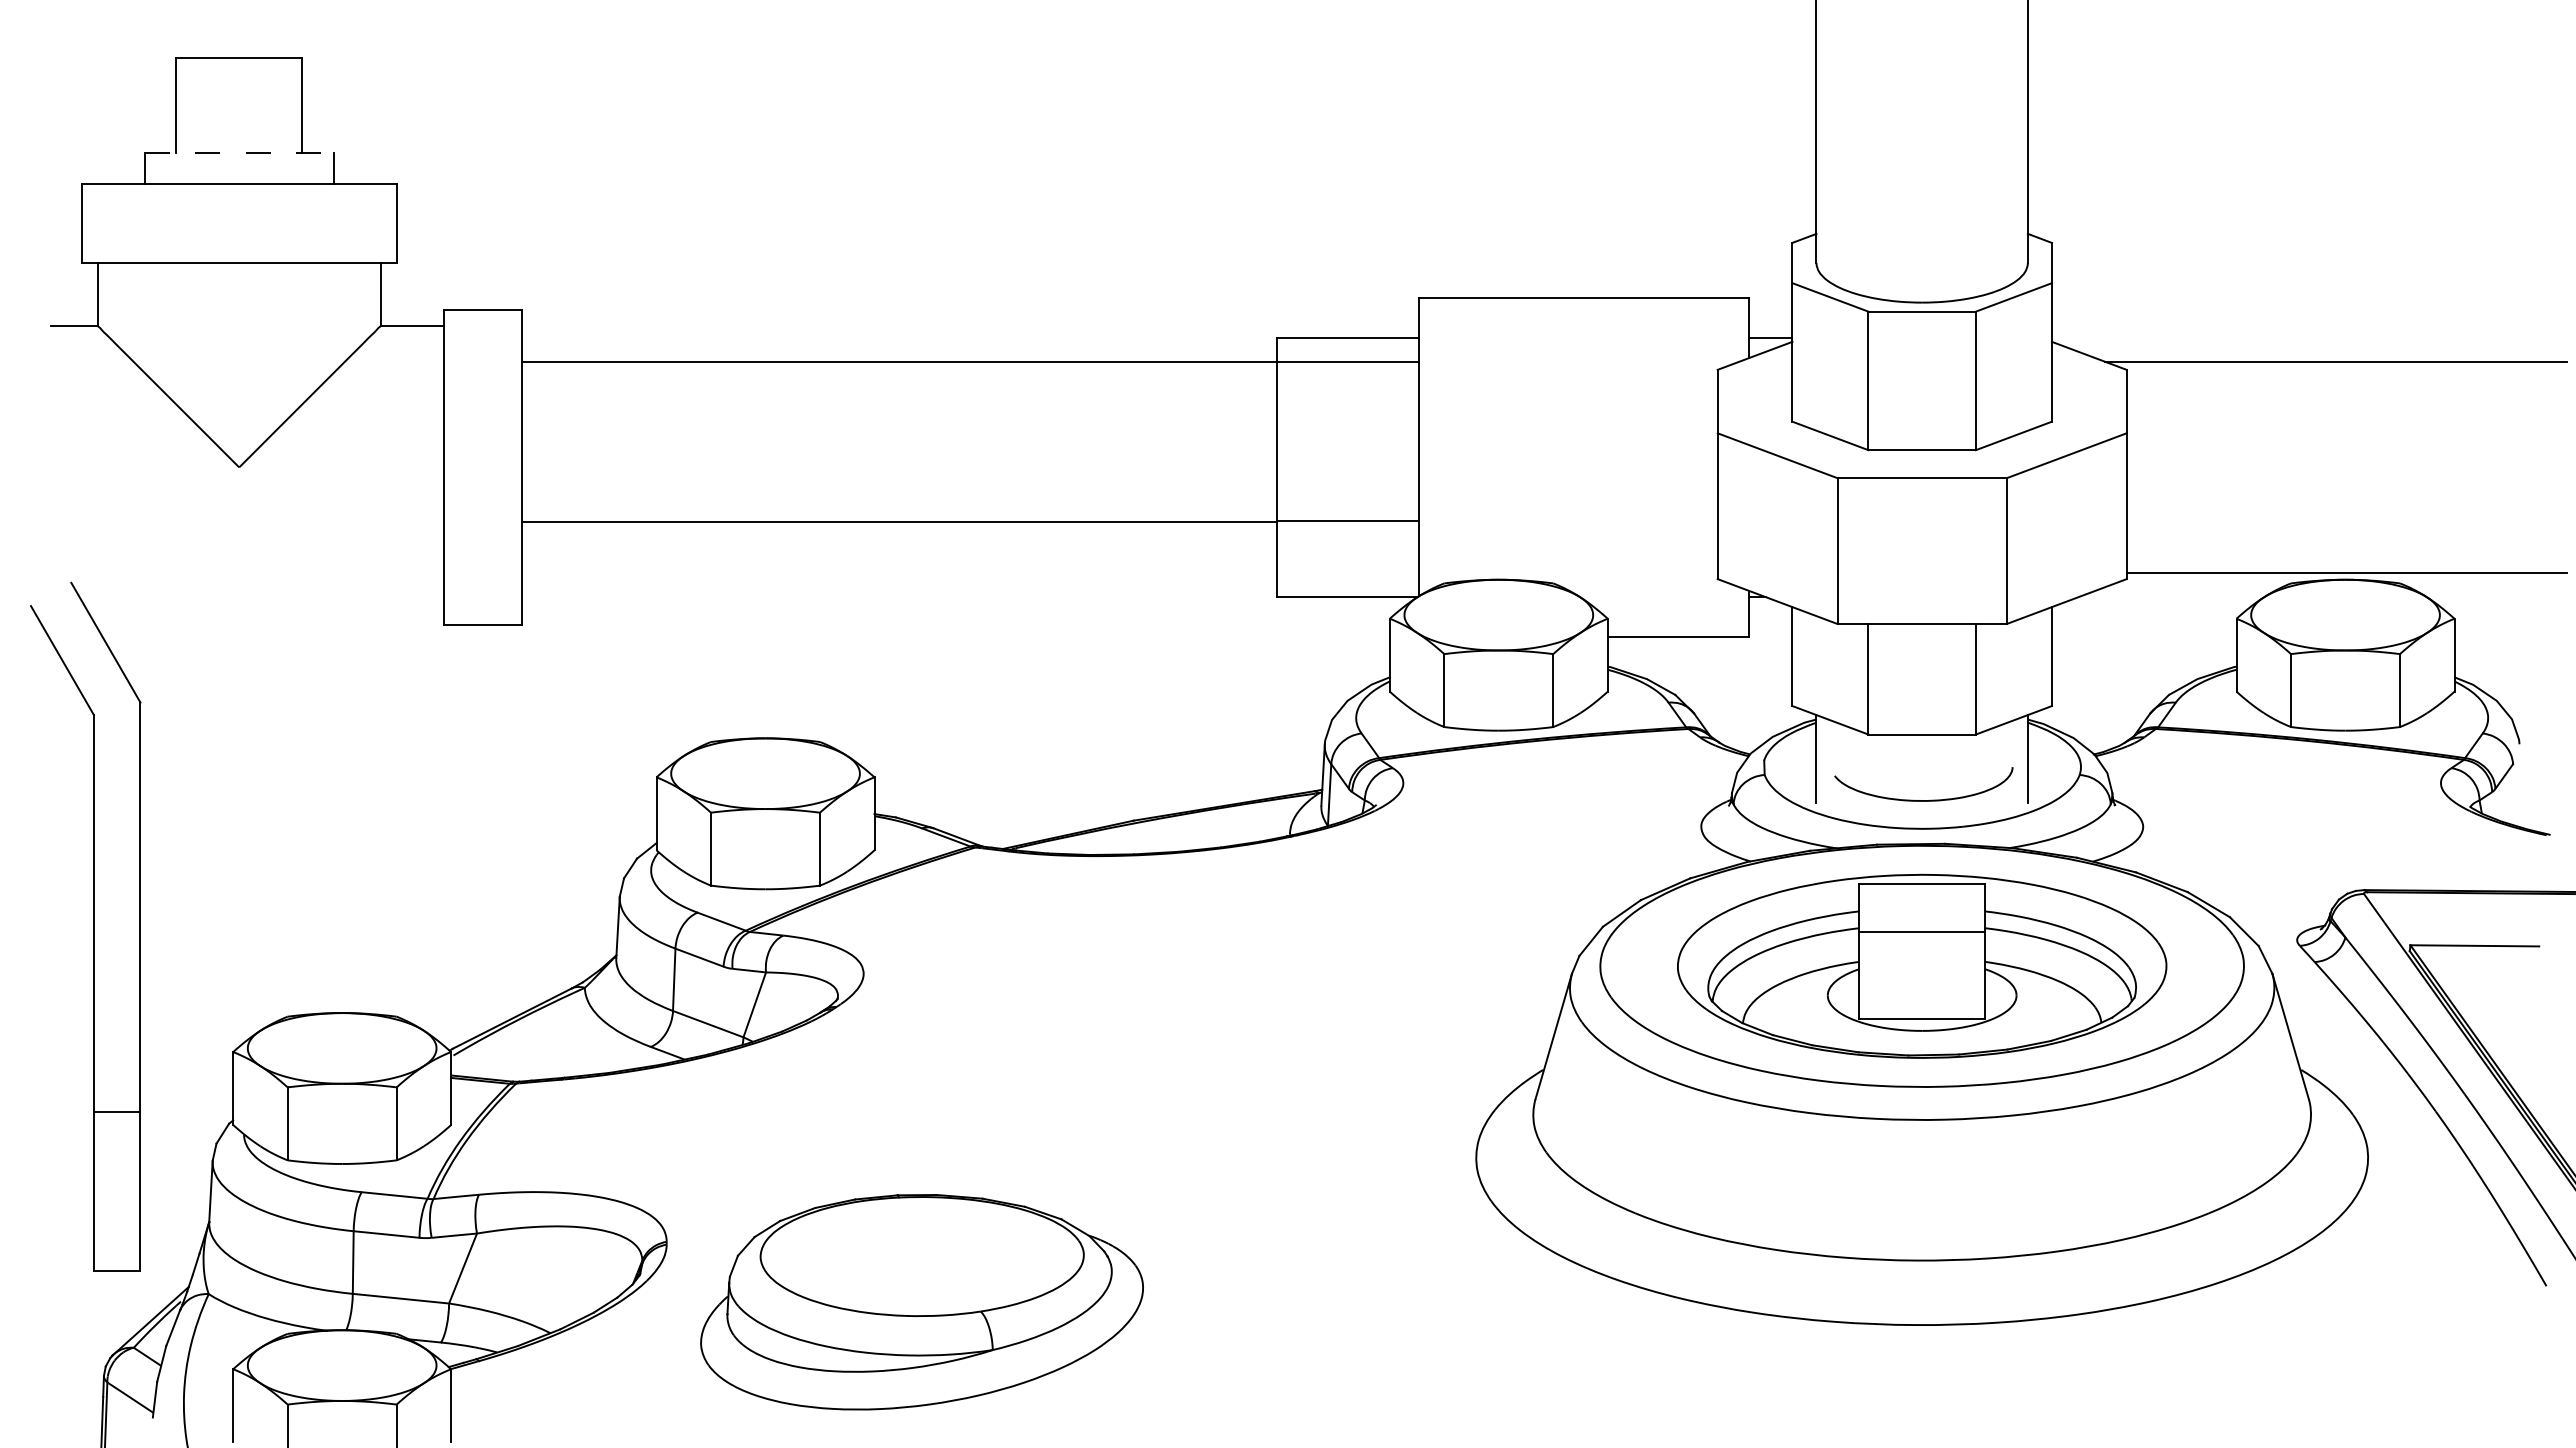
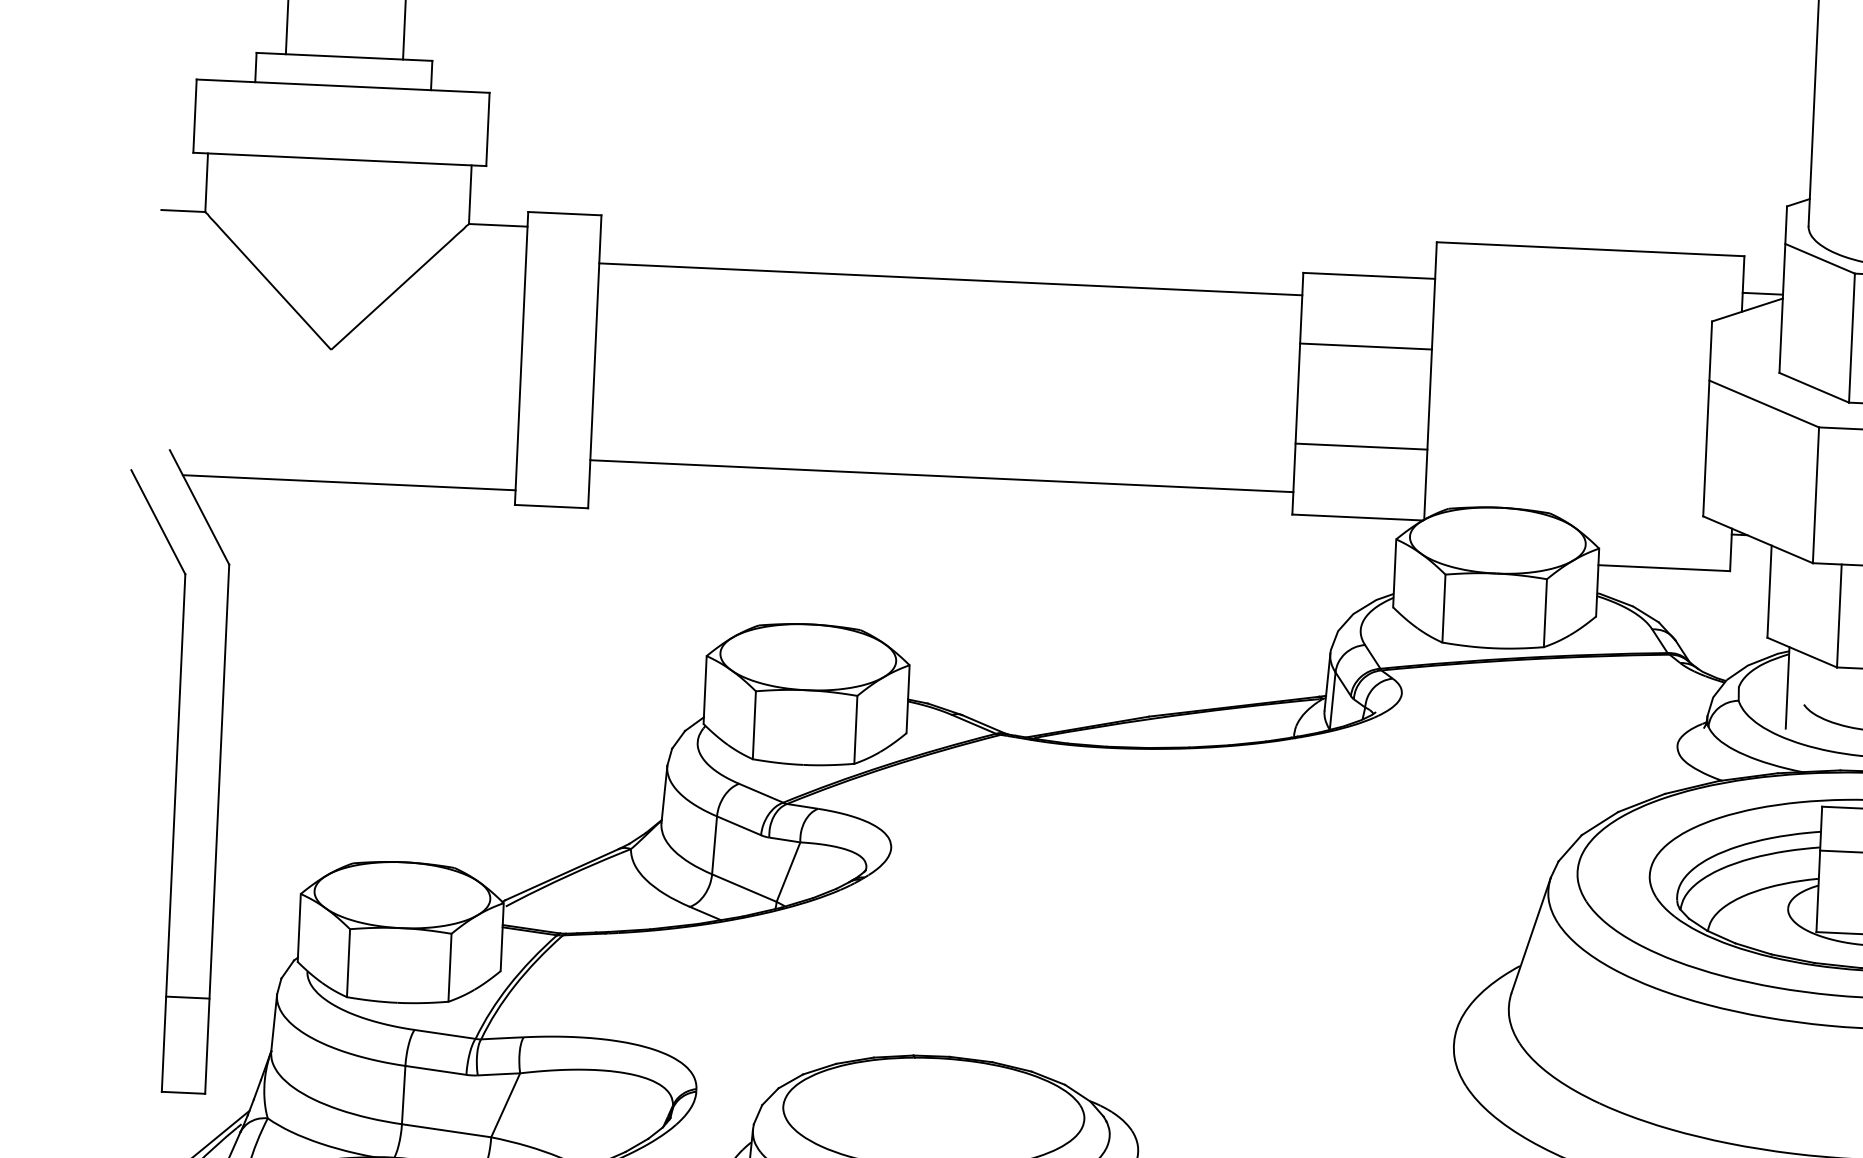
line: (239, 152) -> (344, 56), dashed -> solid
line: (1347, 361) -> (1365, 346), moved
line: (899, 522) -> (941, 476), moved
line: (264, 608) -> (348, 482), added
line: (116, 1111) -> (187, 997), moved

